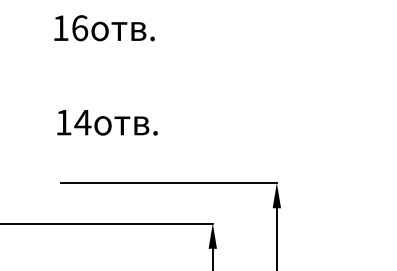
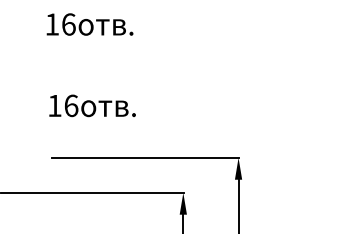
text: (82, 122) -> (70, 105), 14 -> 16

